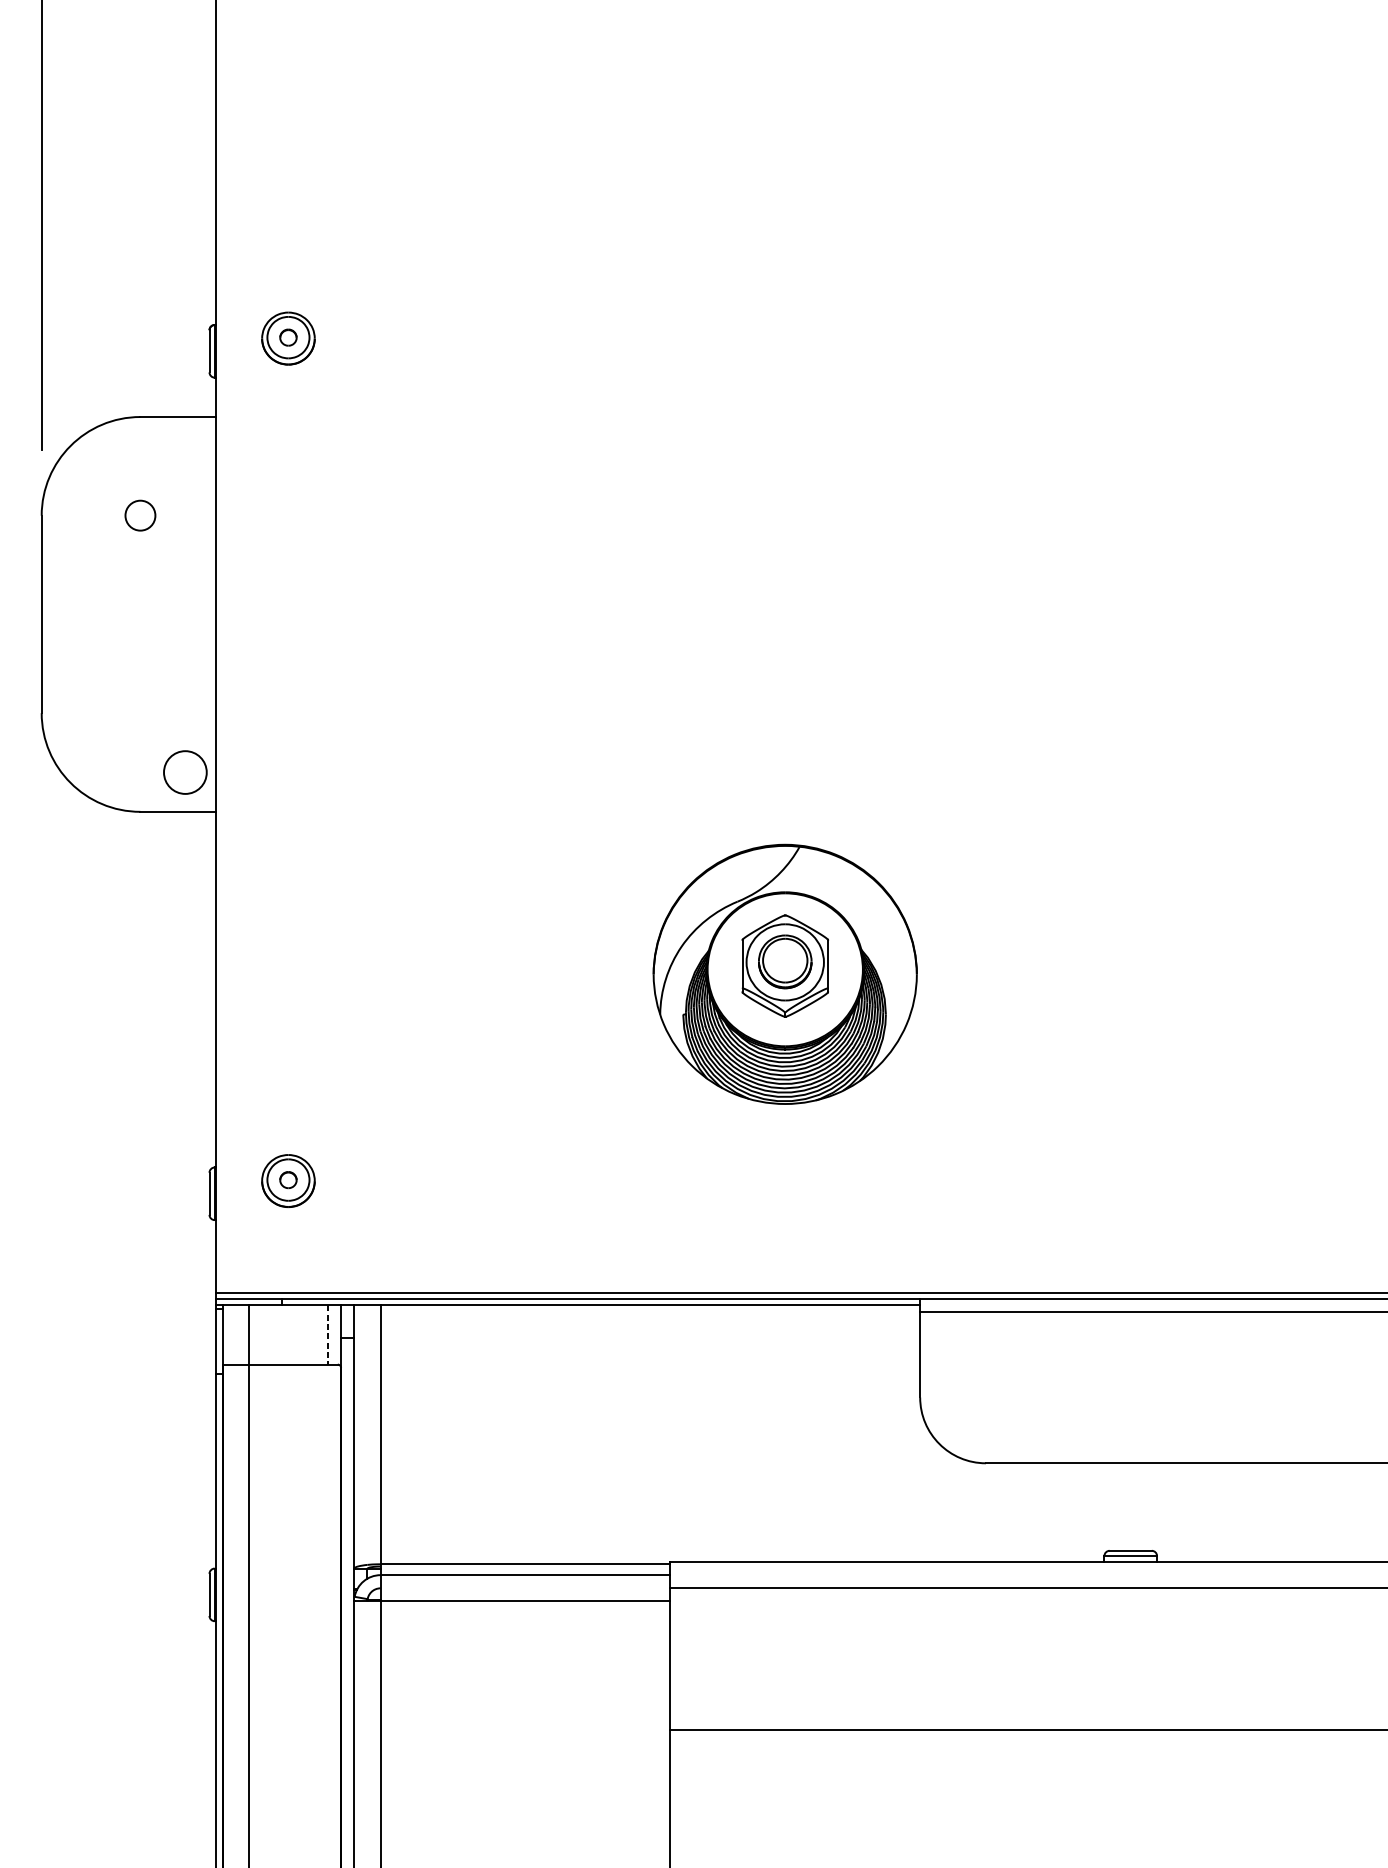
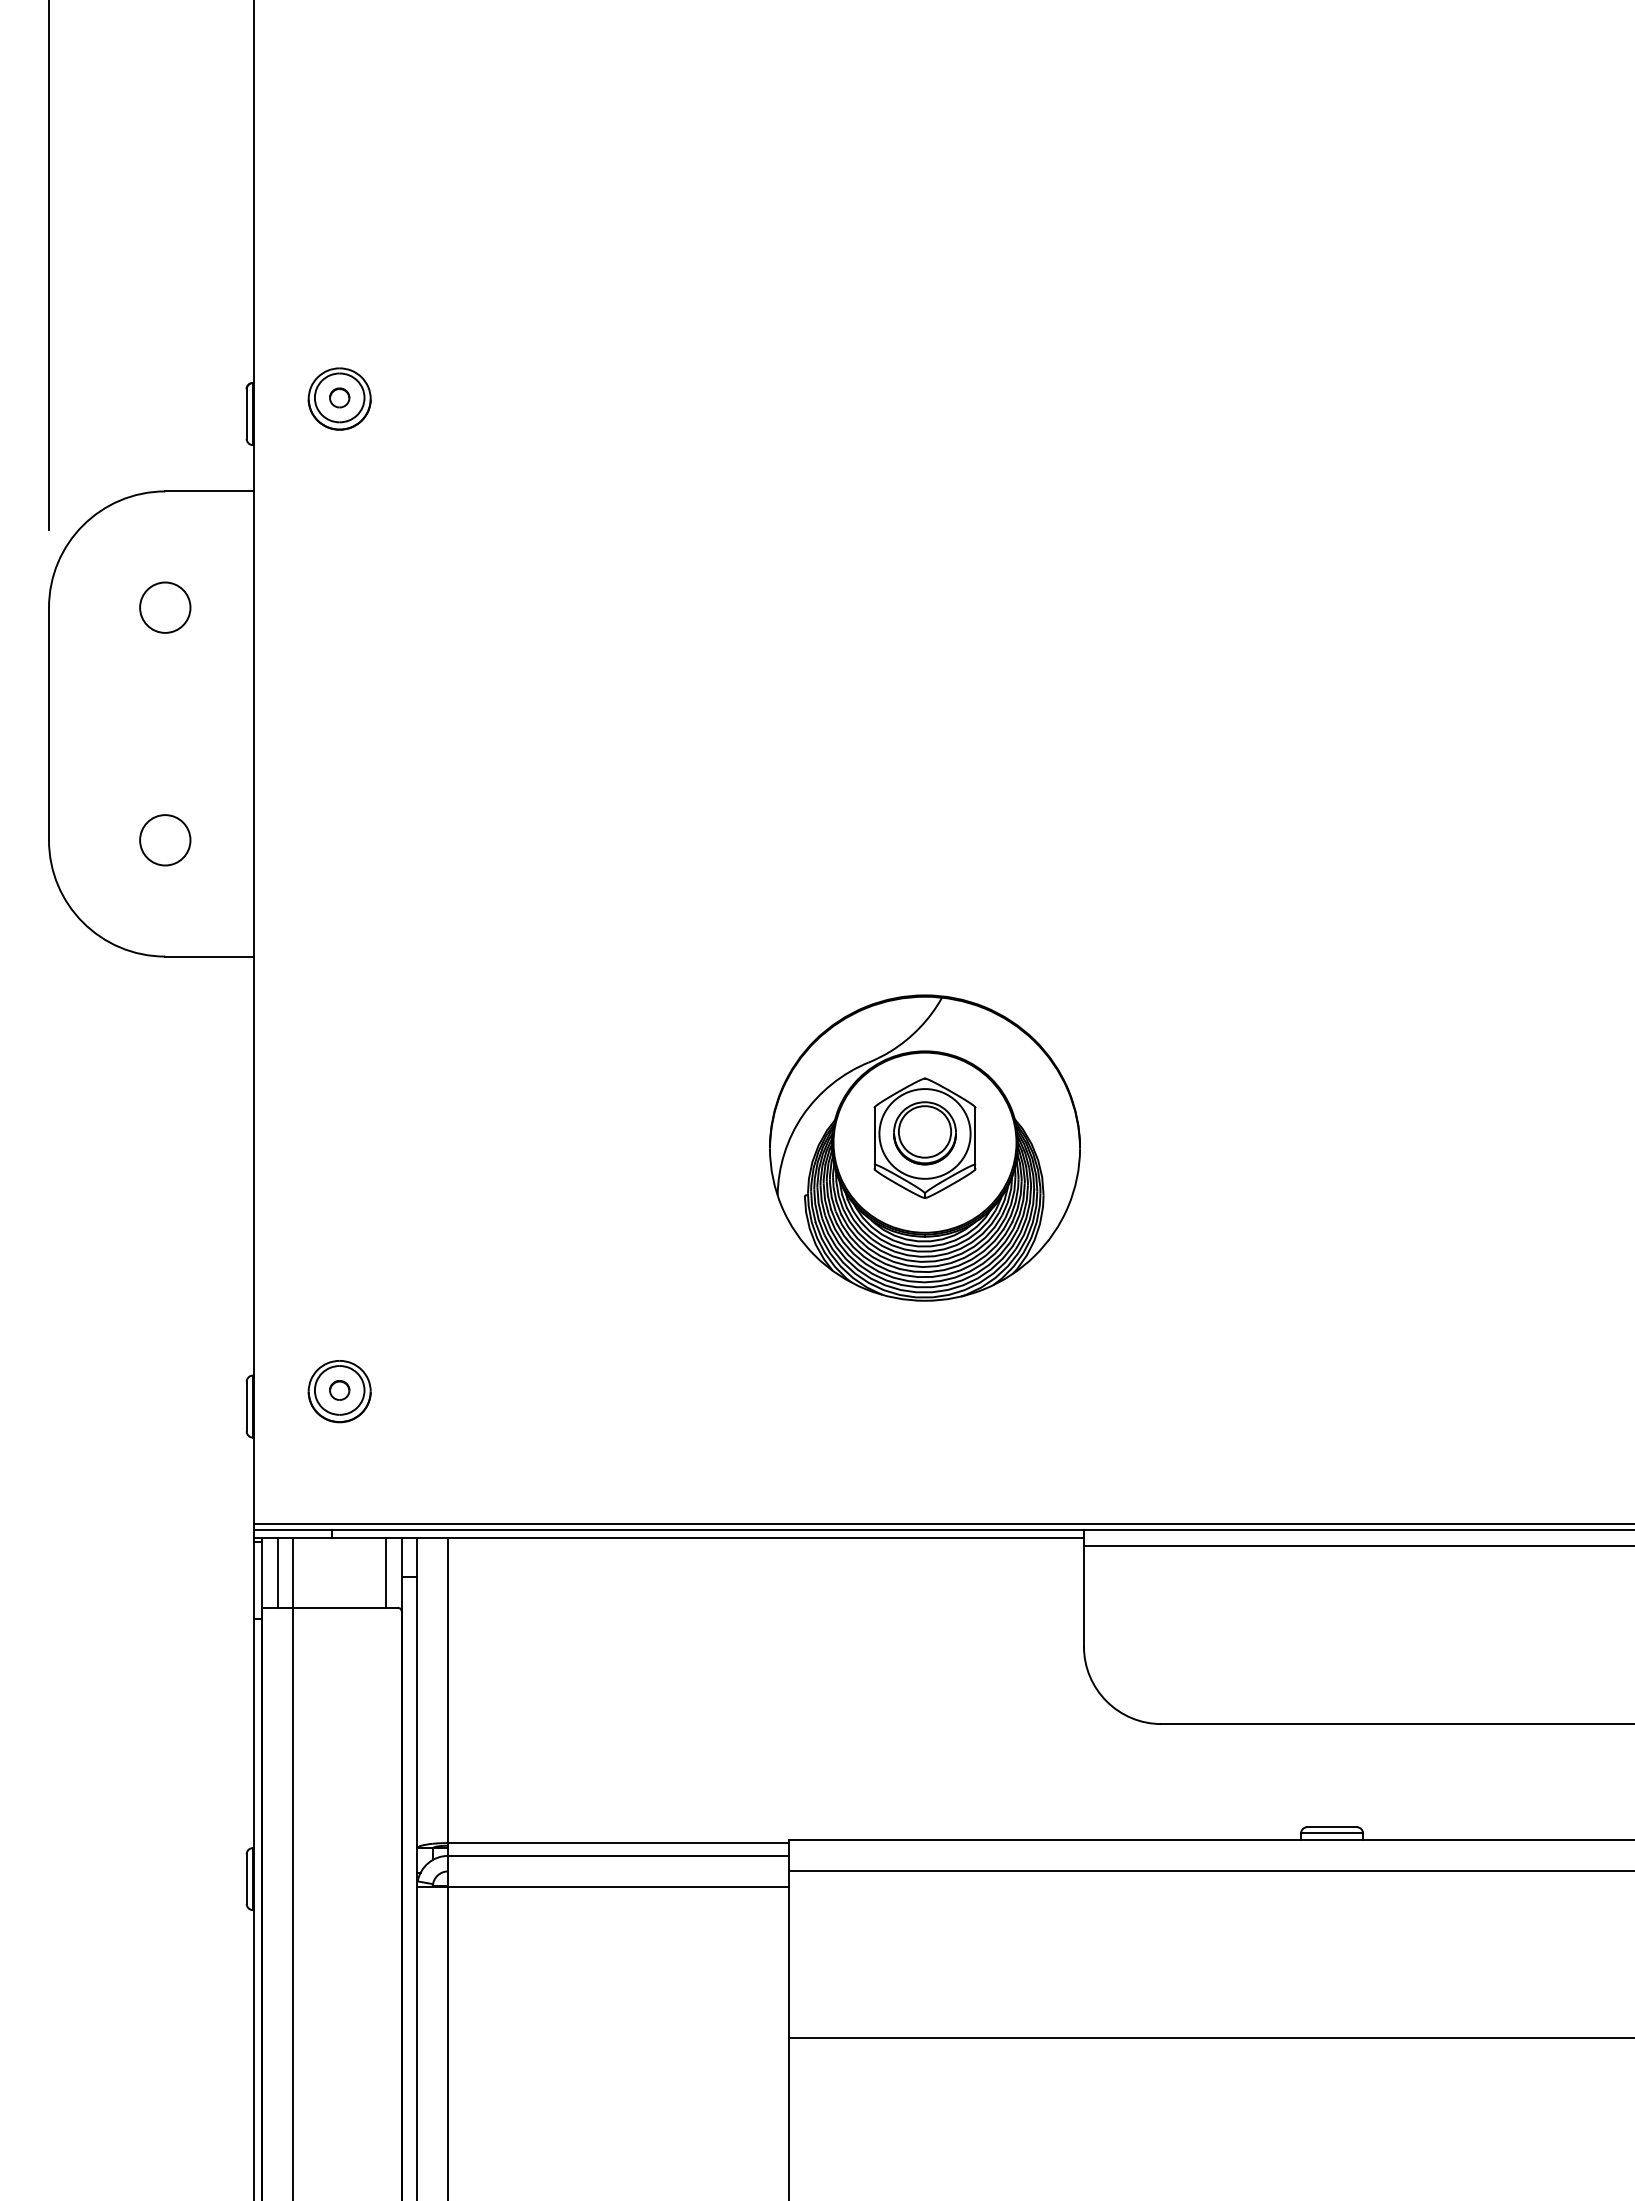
circle: (140, 515) -> (165, 607), size x1.43
circle: (185, 772) -> (165, 840), moved
line: (235, 1334) -> (277, 1572), added
line: (328, 1334) -> (386, 1572), dashed -> solid

